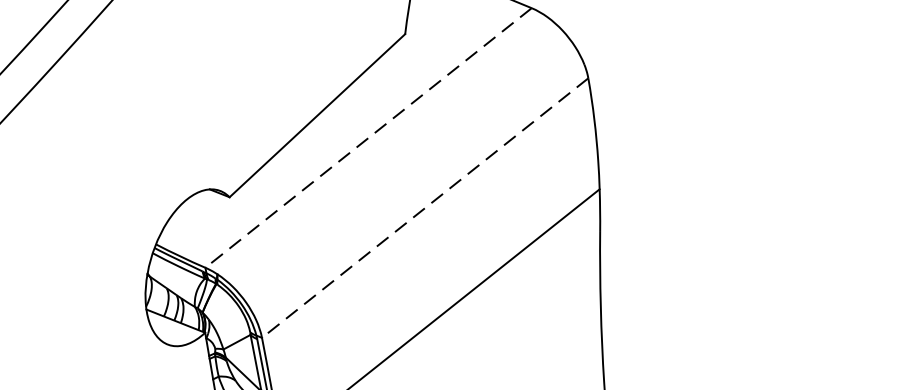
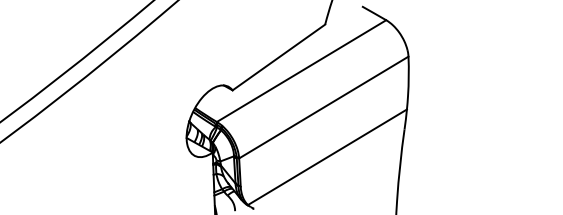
line: (368, 138) -> (301, 71), dashed -> solid
line: (424, 208) -> (323, 107), dashed -> solid

